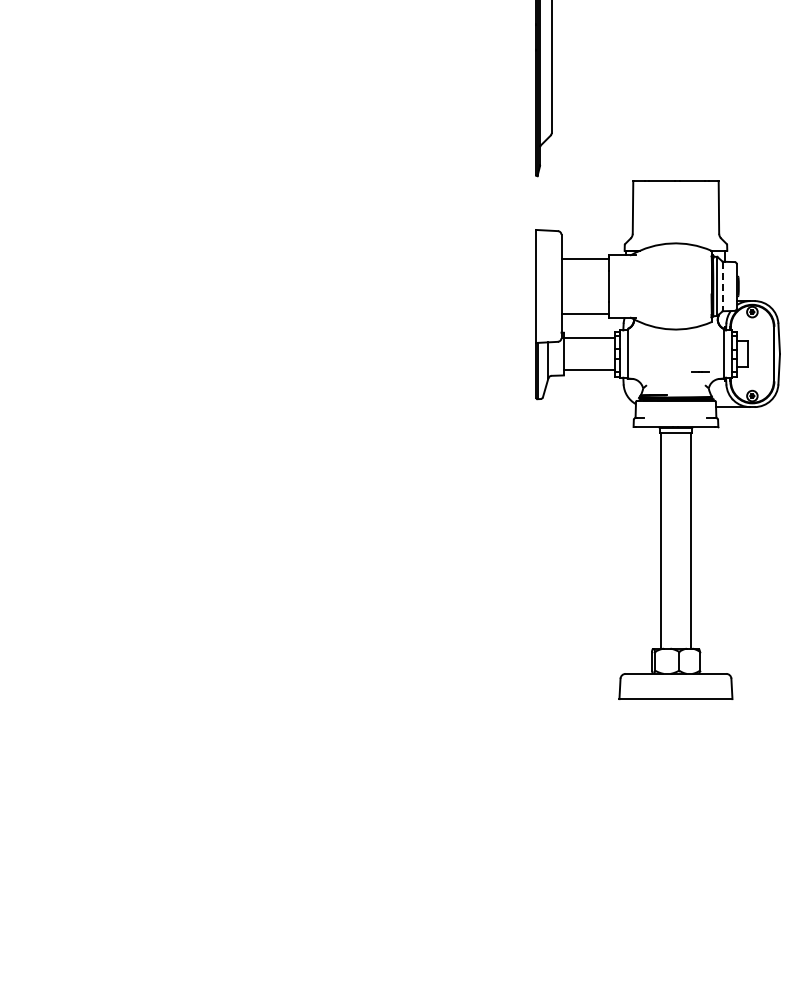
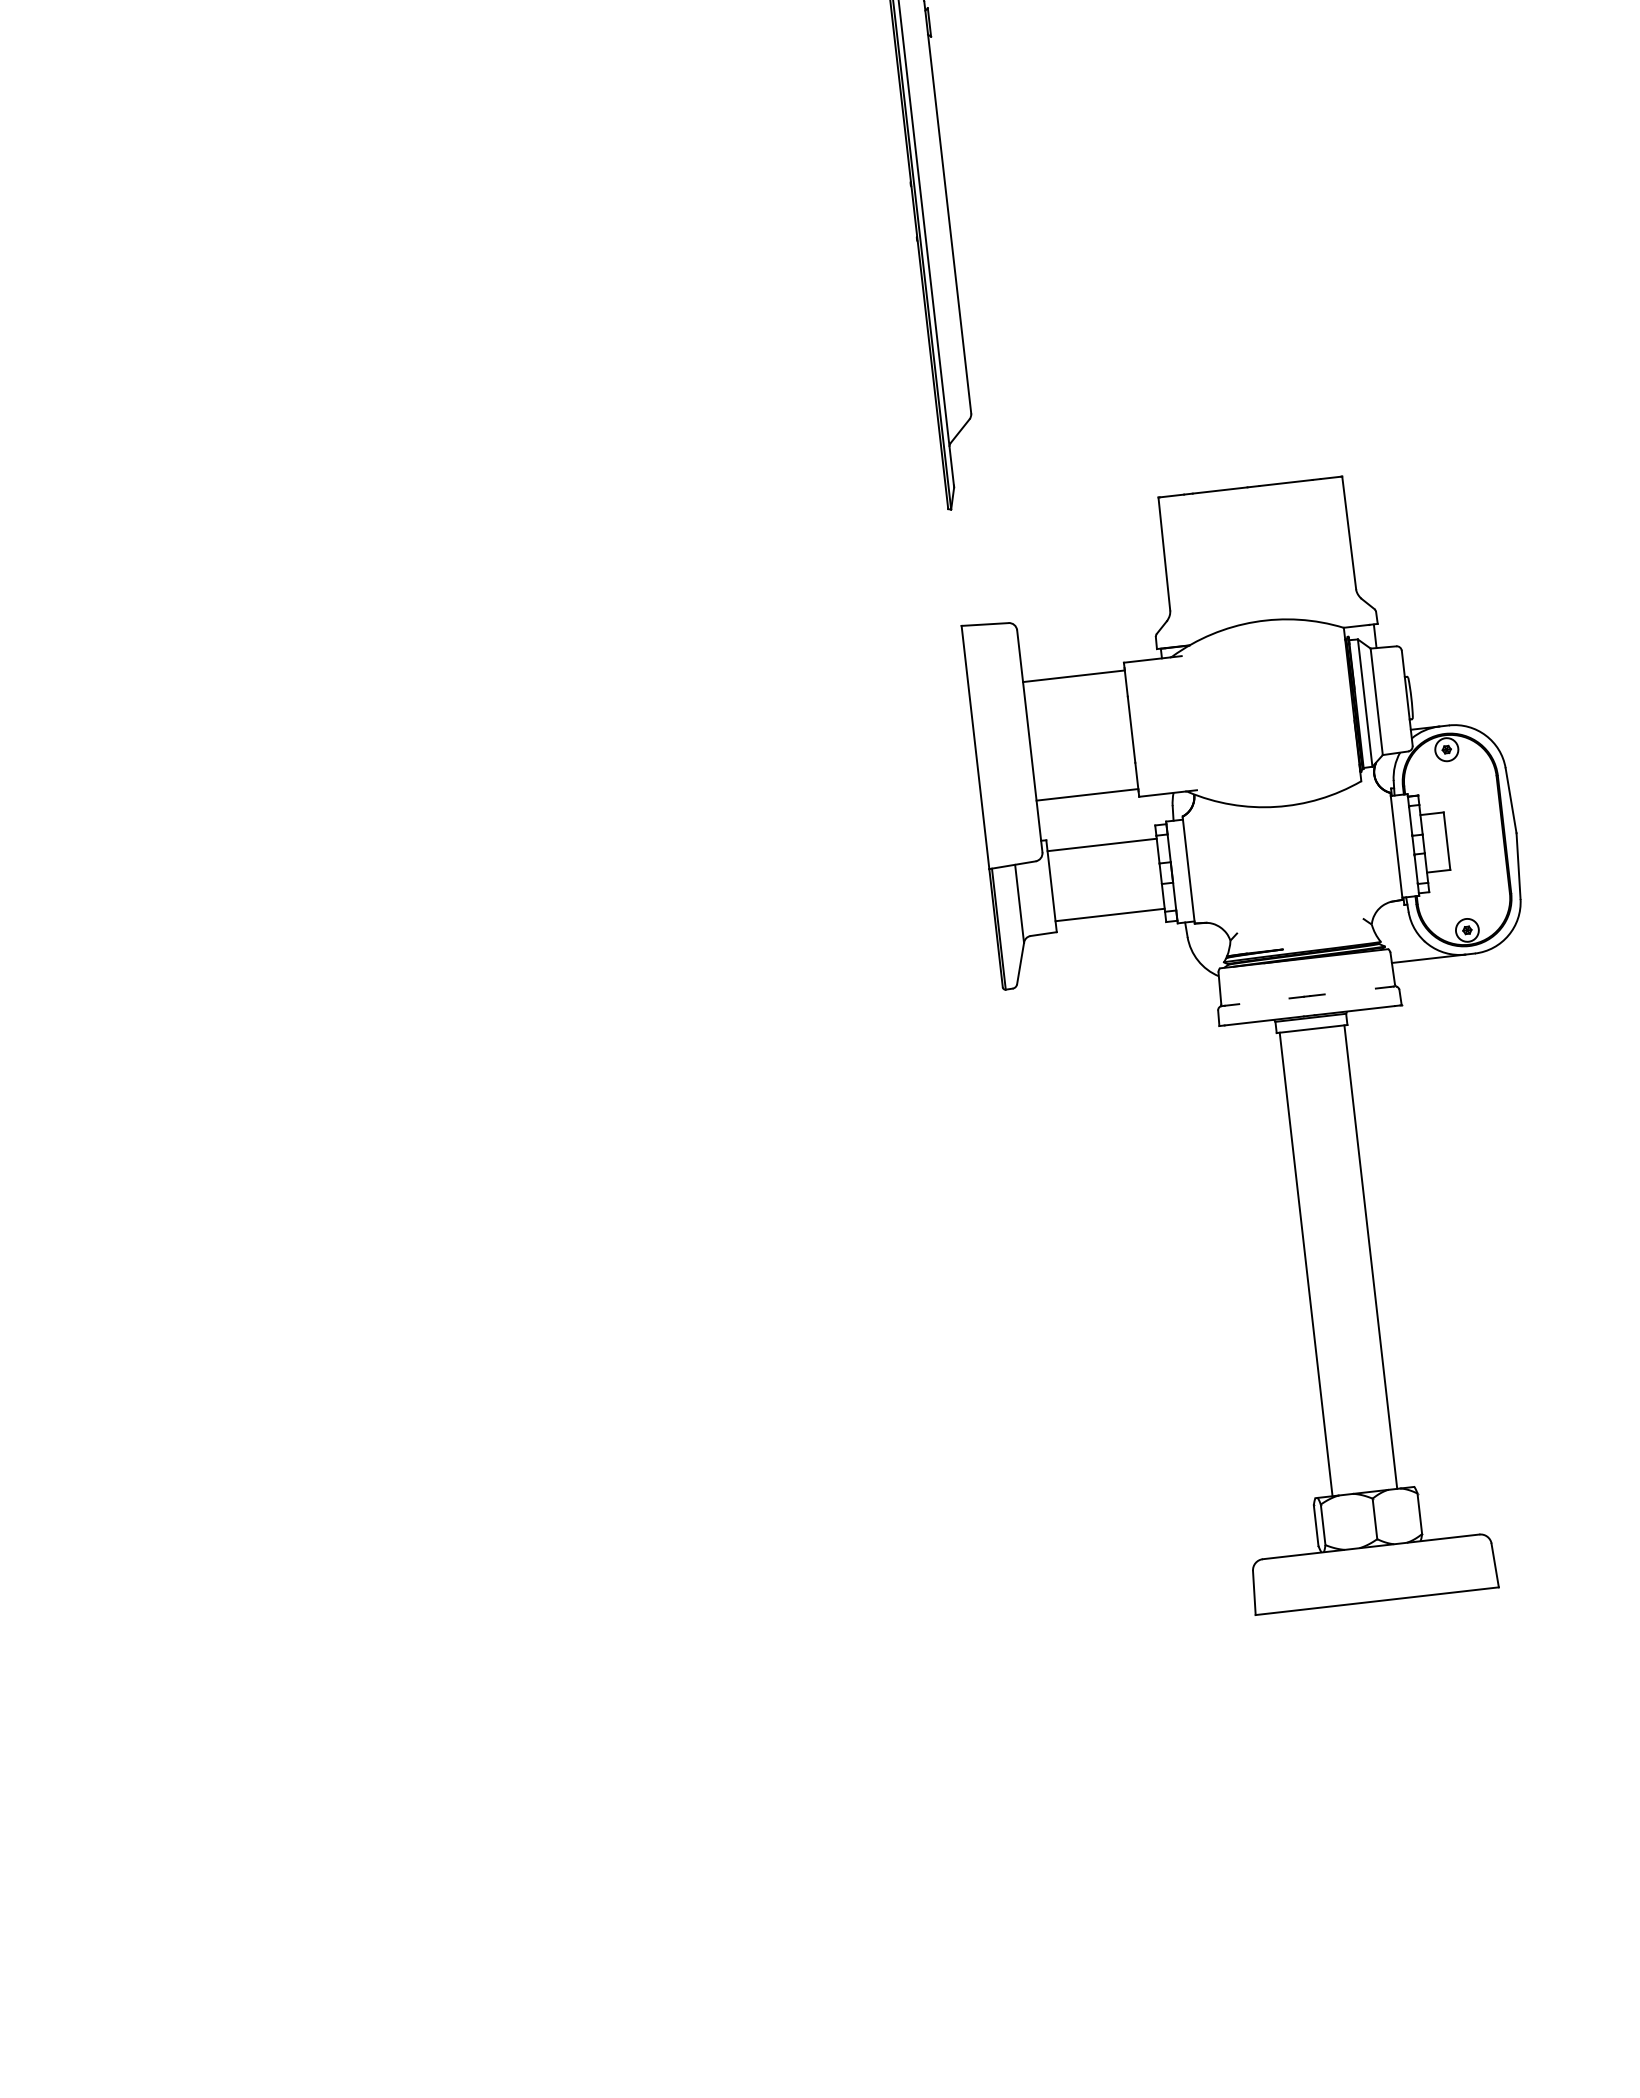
line: (722, 286) -> (1376, 701), dashed -> solid
line: (700, 371) -> (1307, 995), moved

